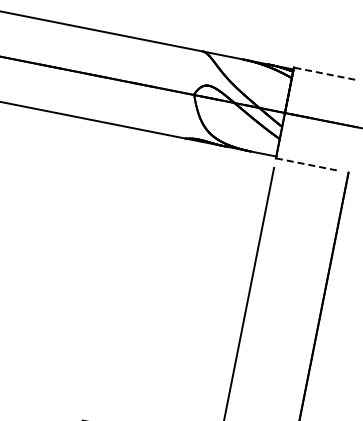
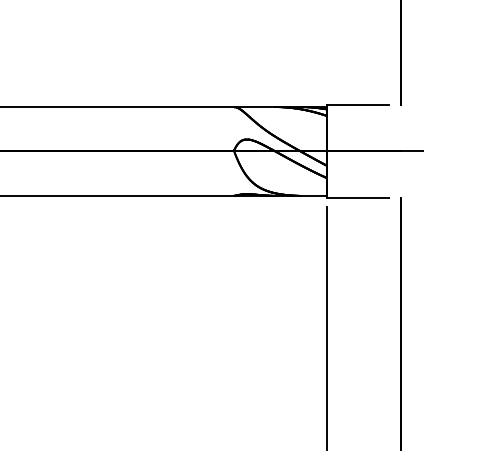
line: (324, 73) -> (357, 105), dashed -> solid
line: (307, 164) -> (358, 197), dashed -> solid

